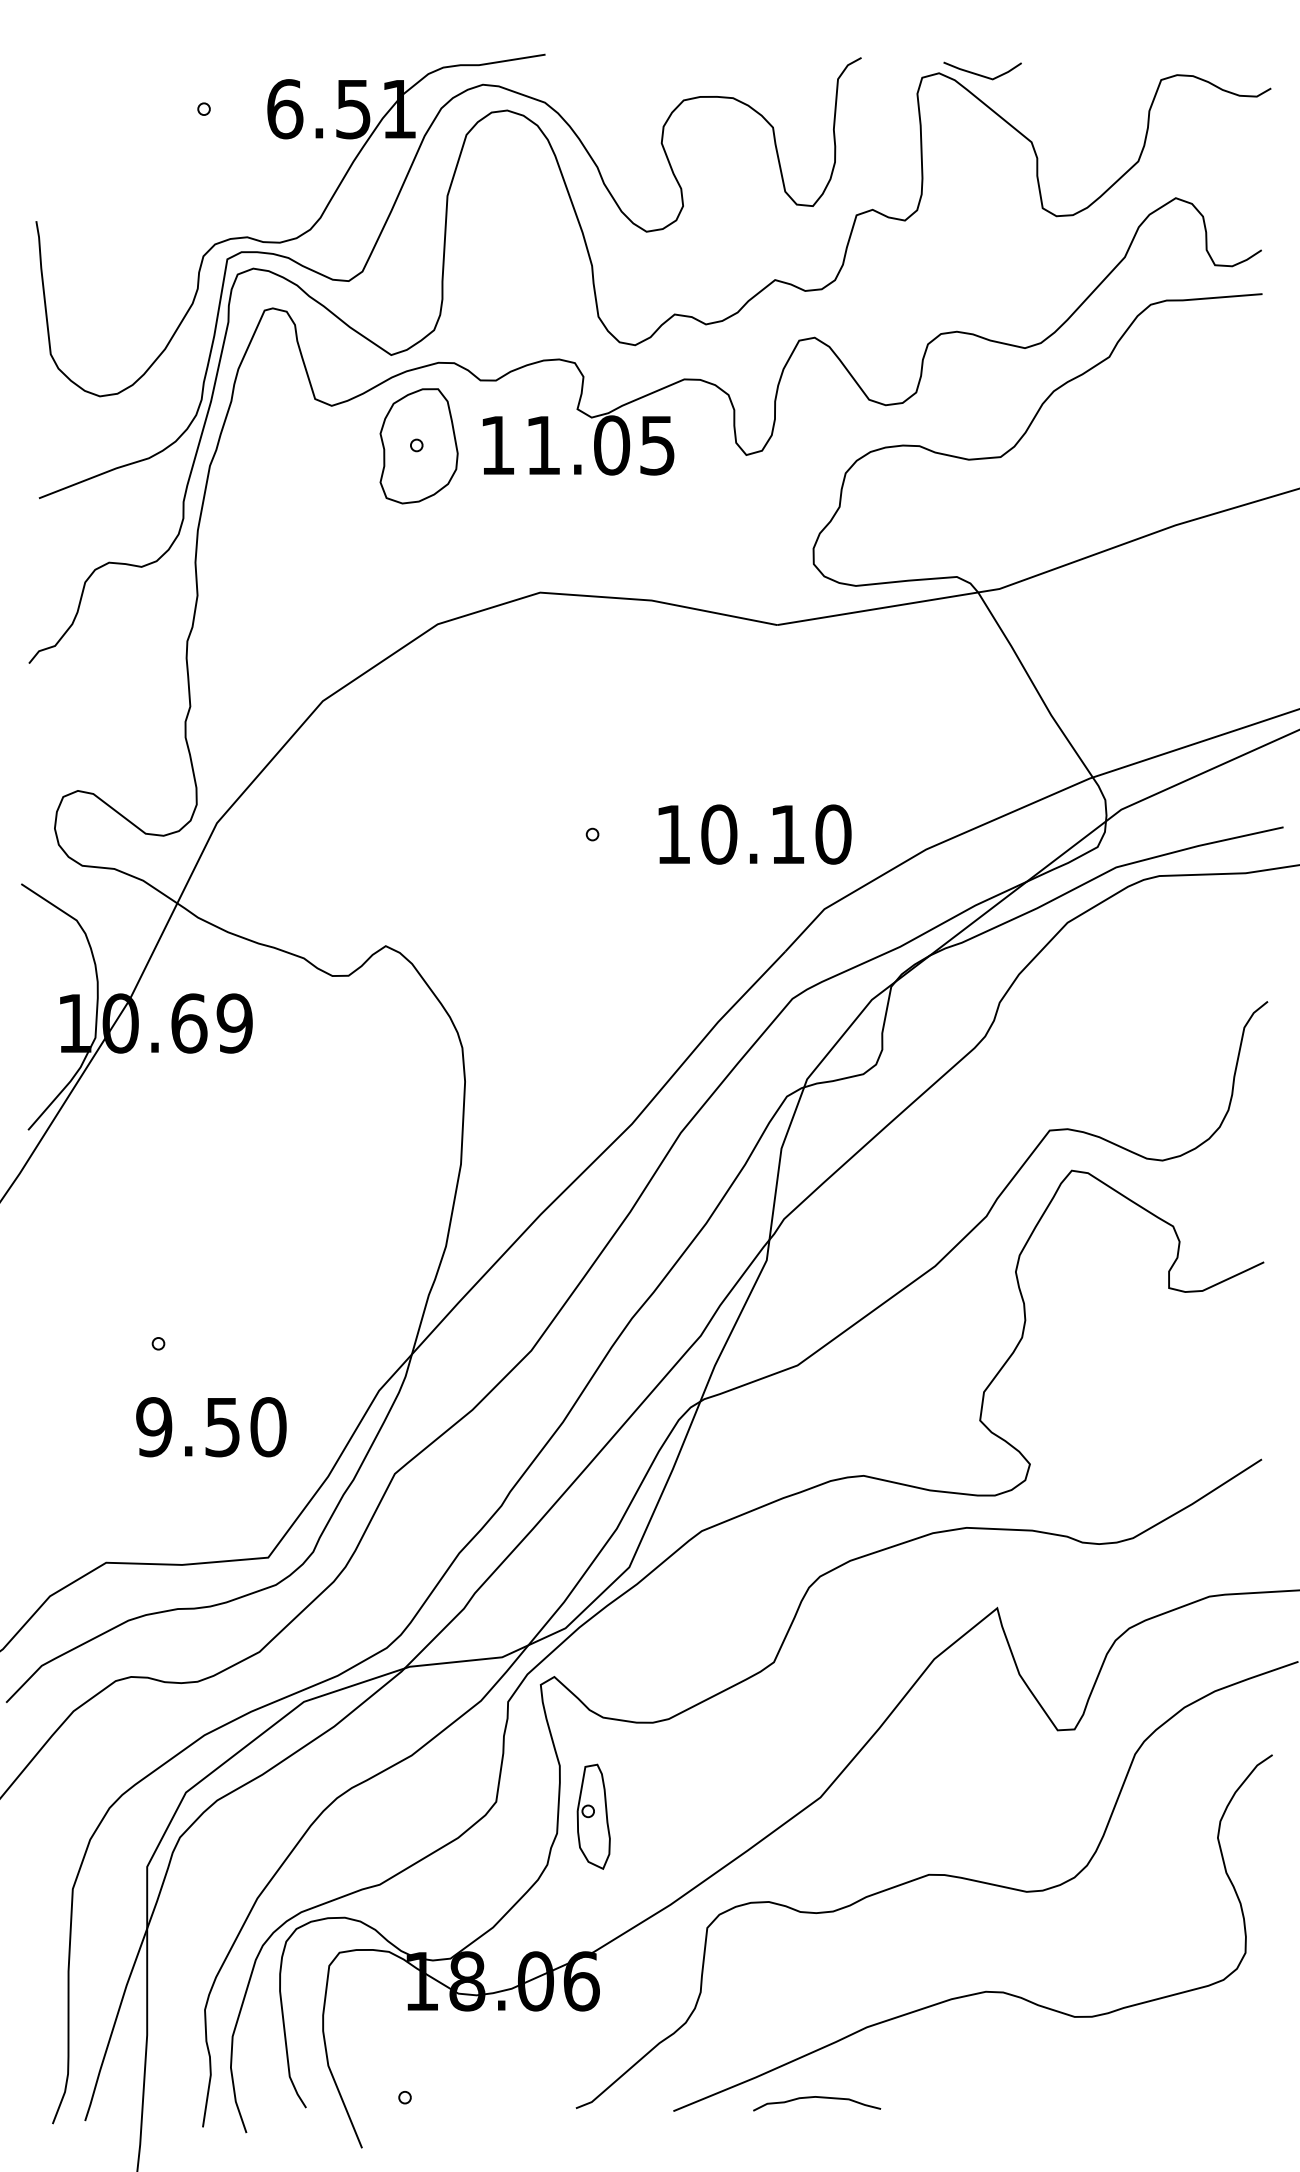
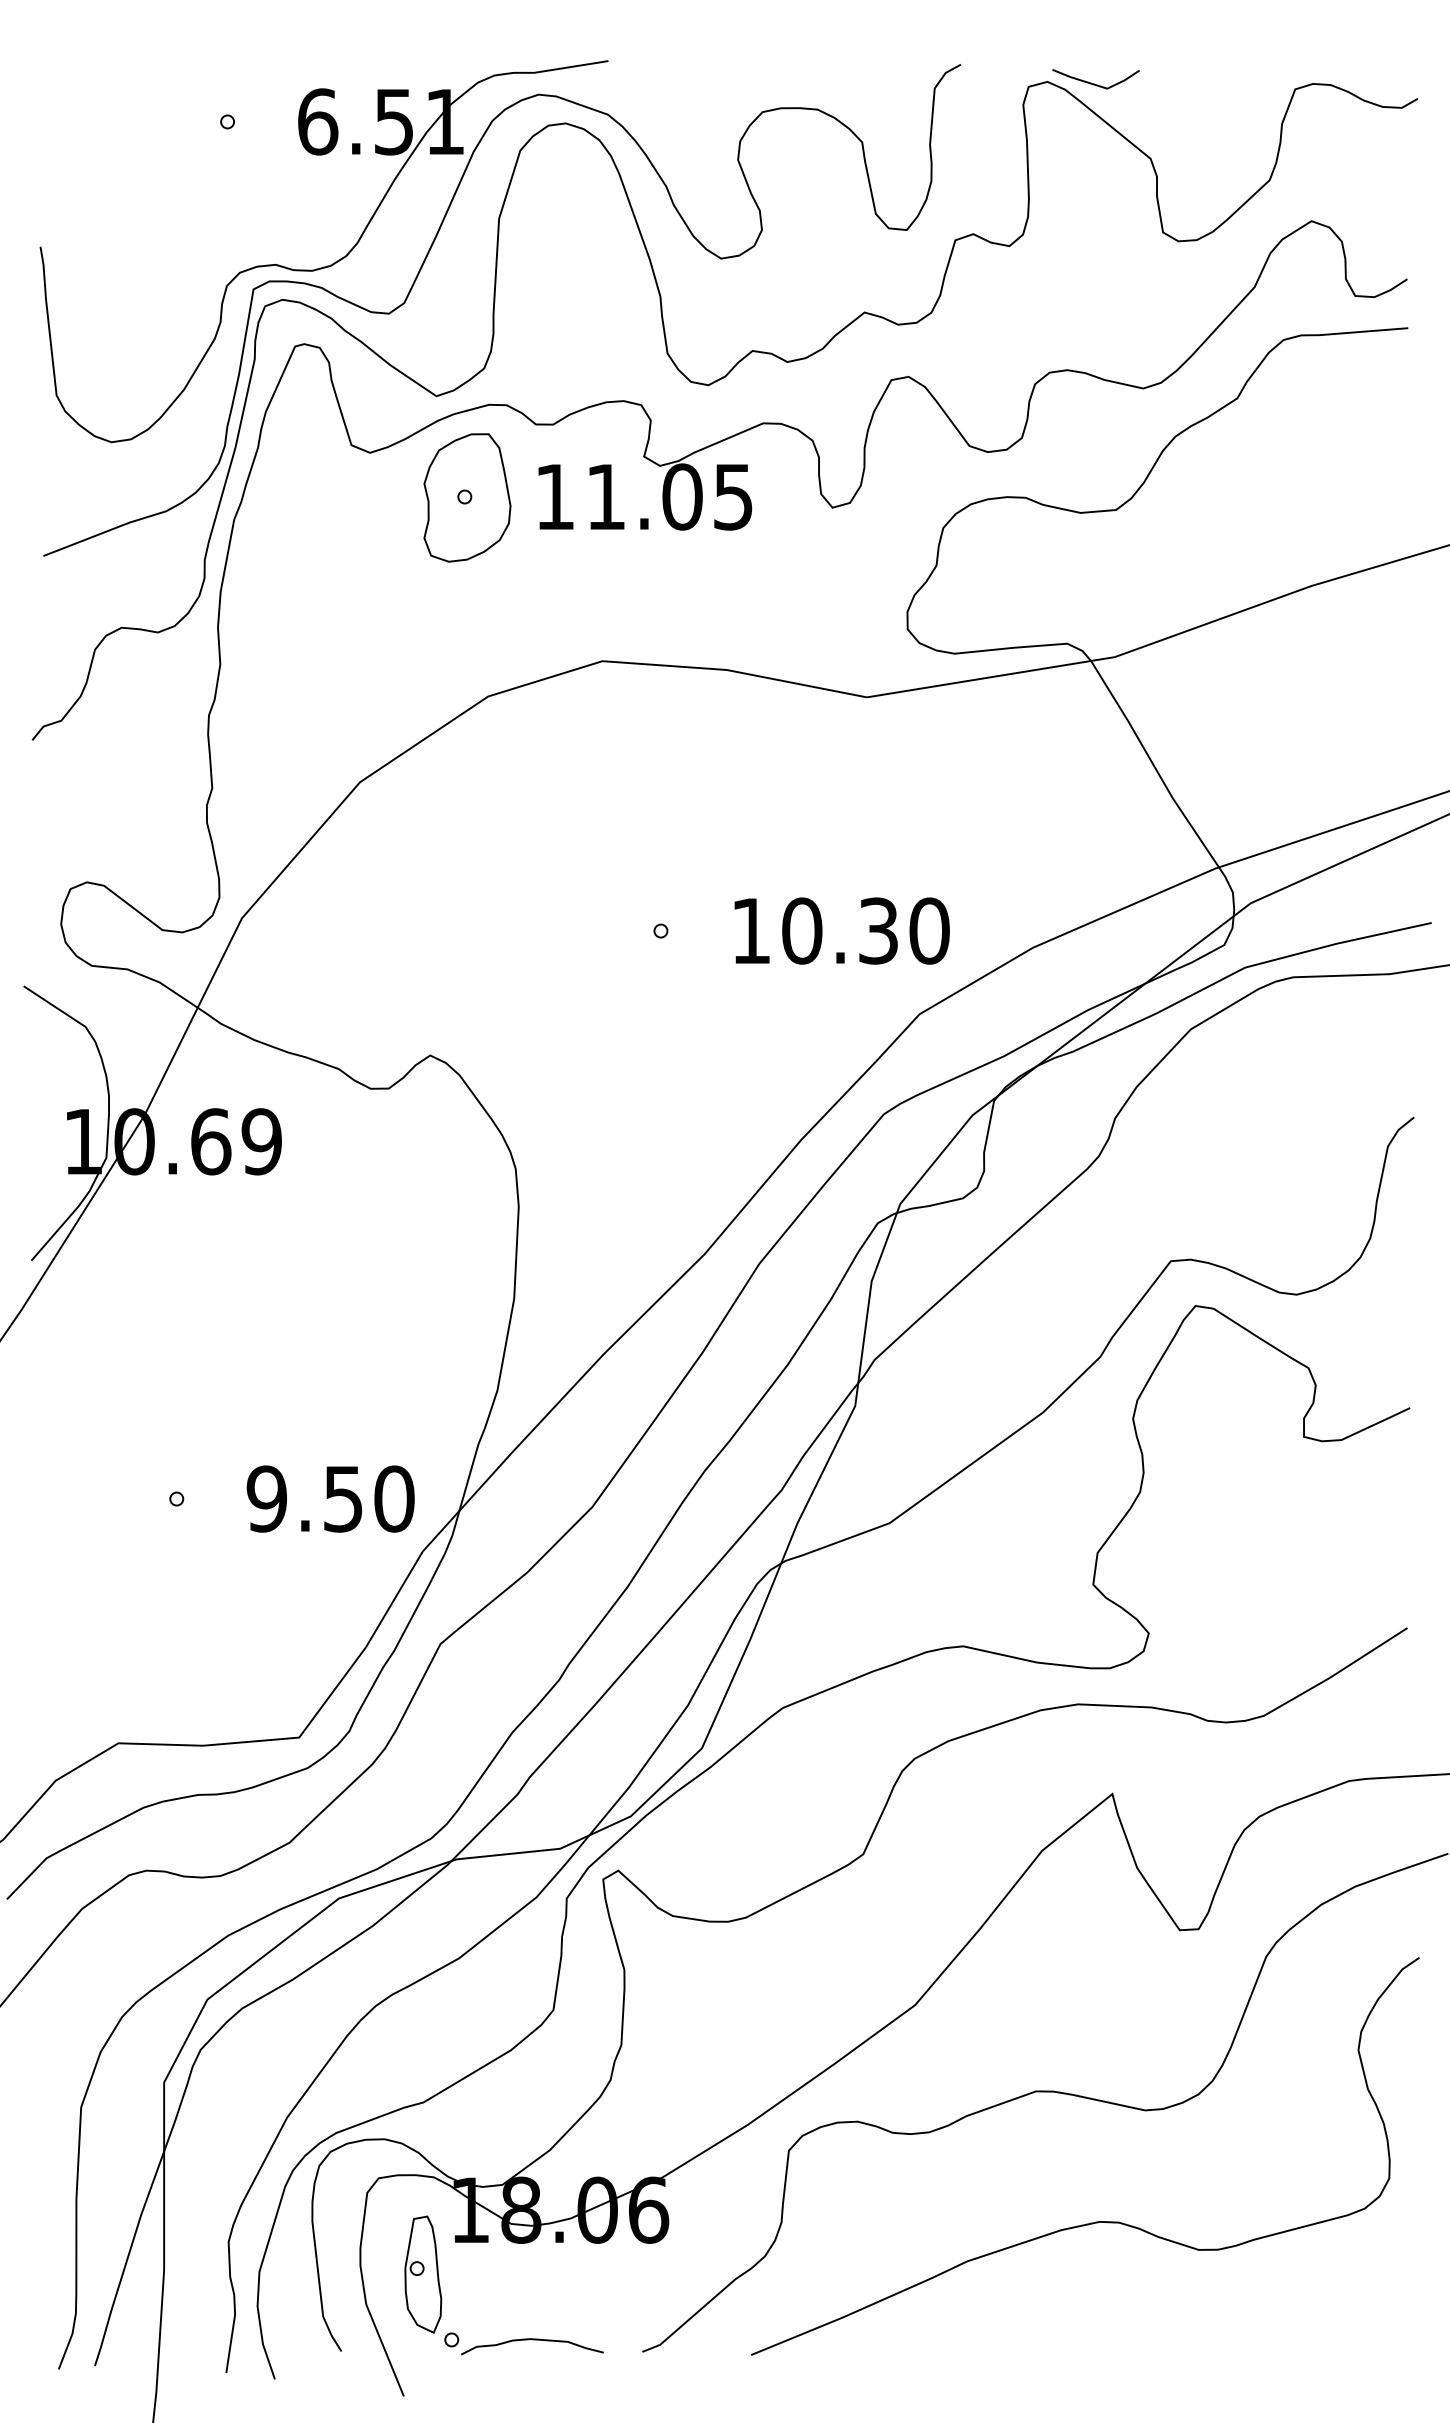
text: (787, 834) -> (878, 930), 10.10 -> 10.30
text: (211, 1426) -> (330, 1498), moved
part: (593, 1816) -> (423, 2274), moved
curve: (817, 2098) -> (532, 2340), moved

